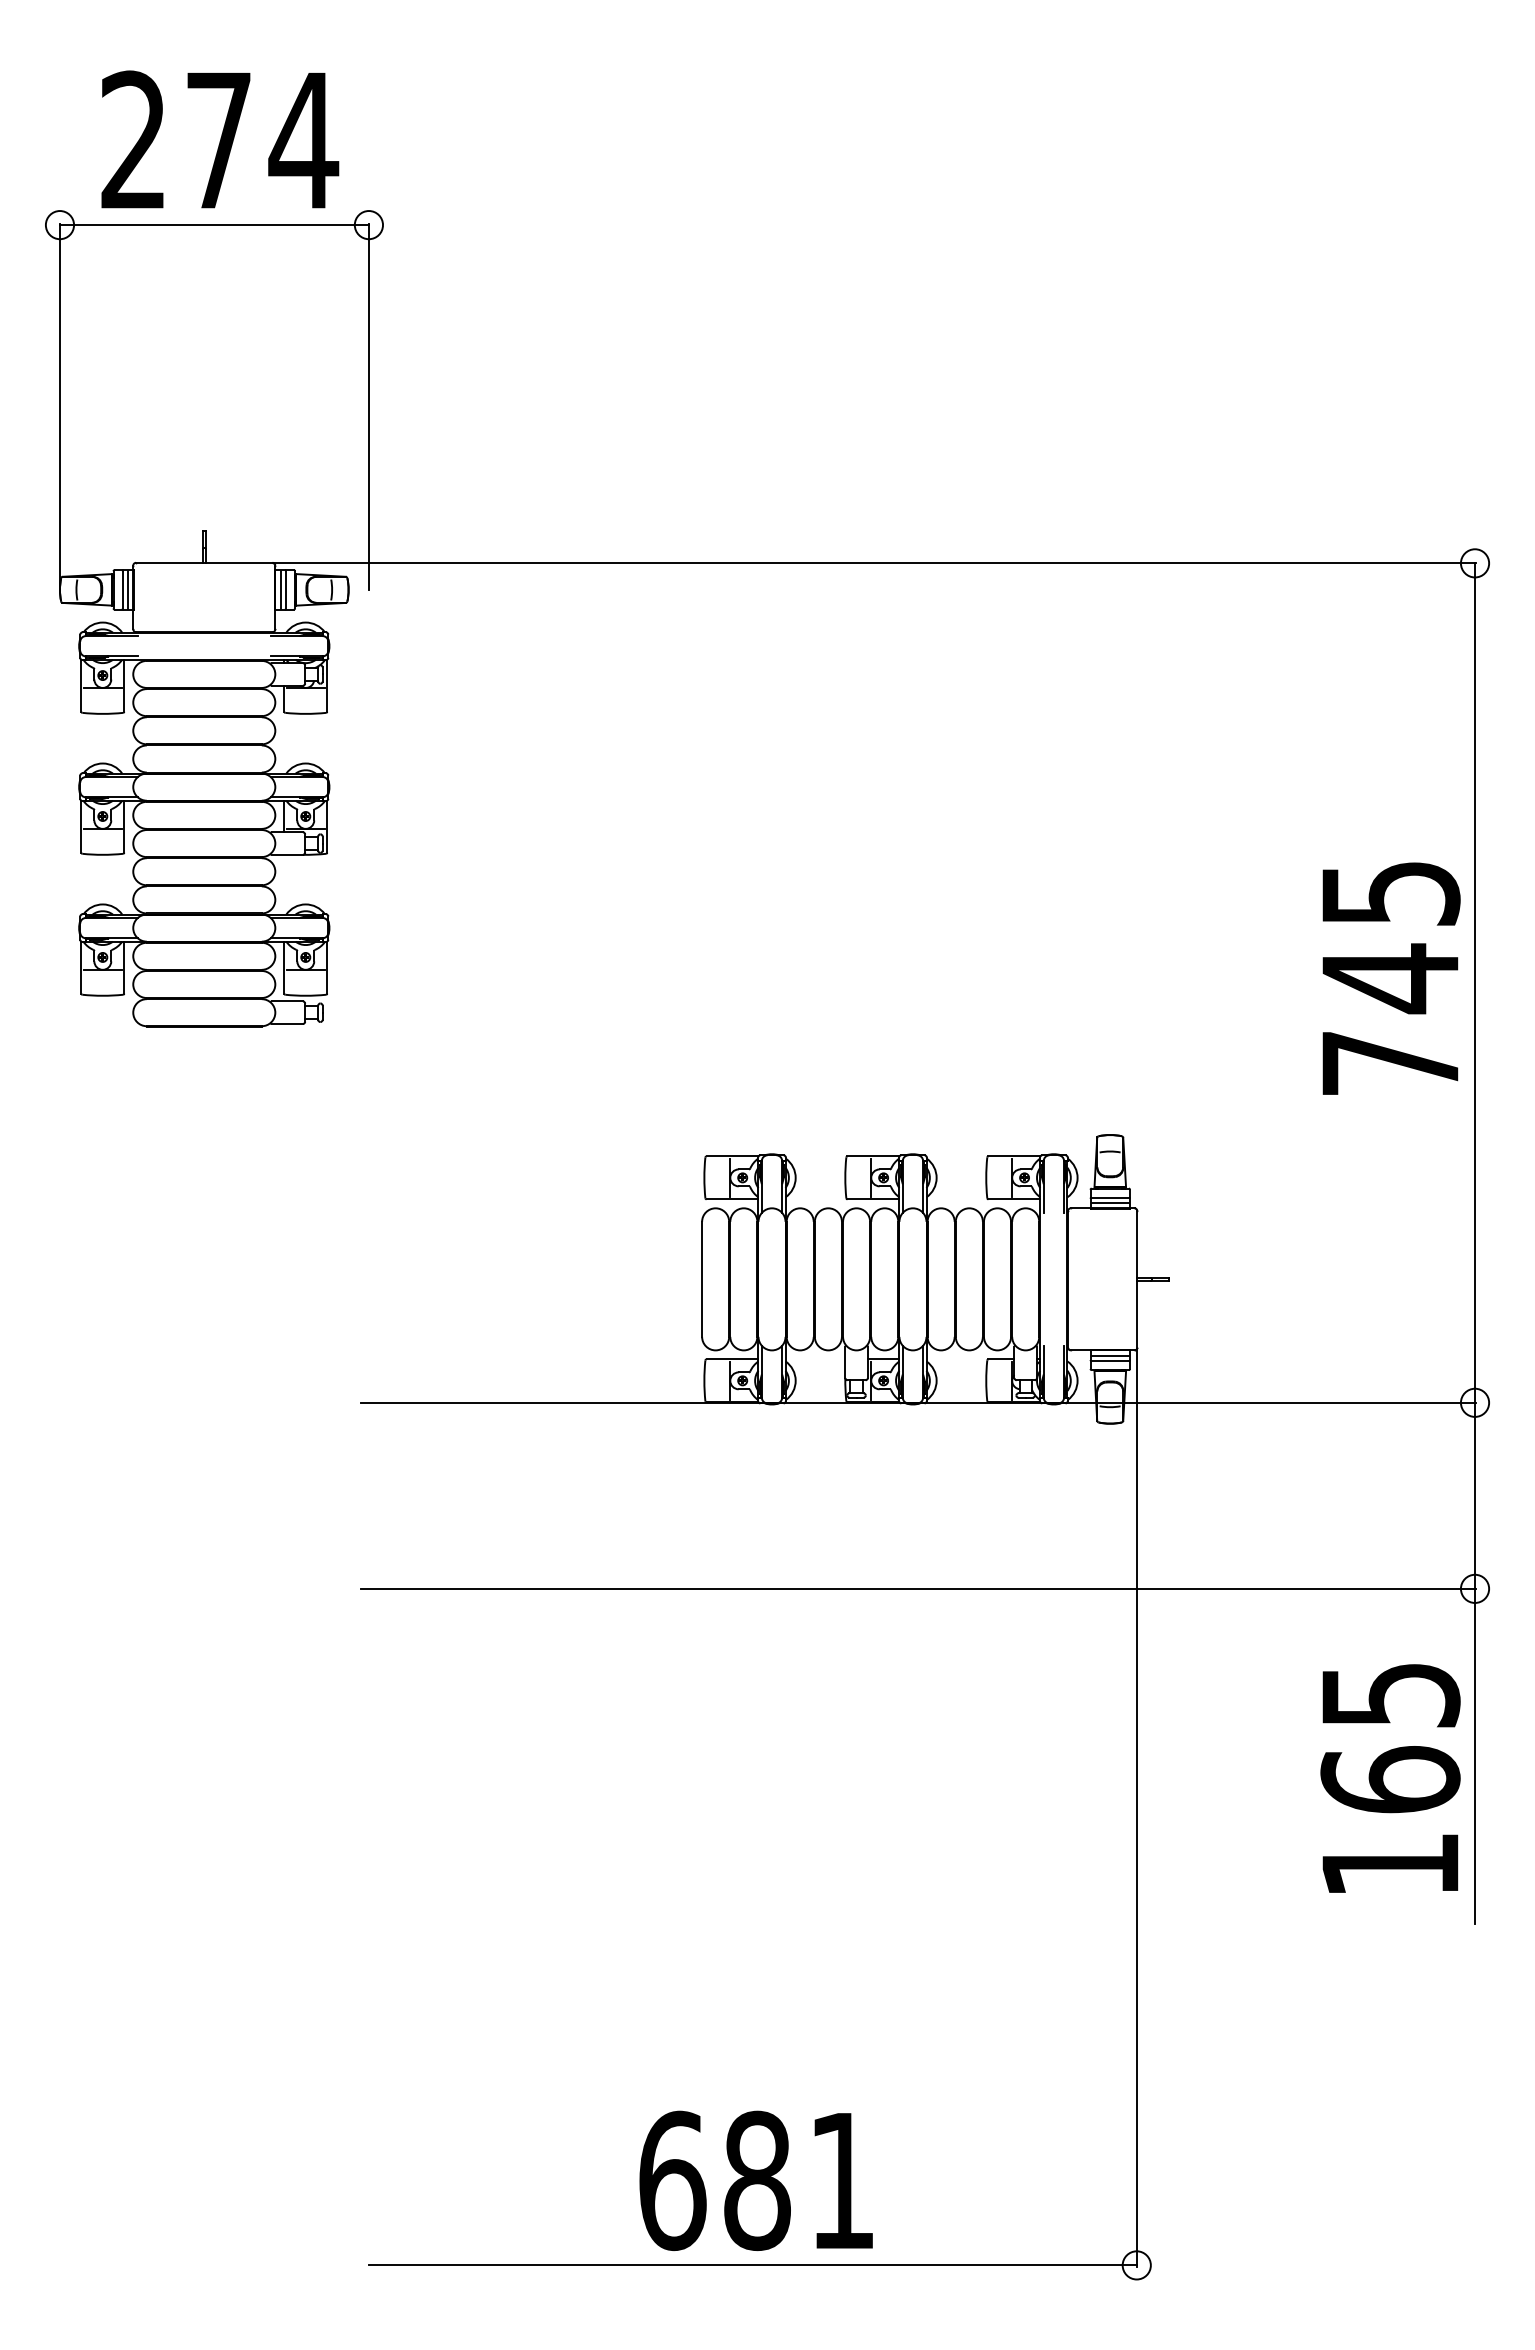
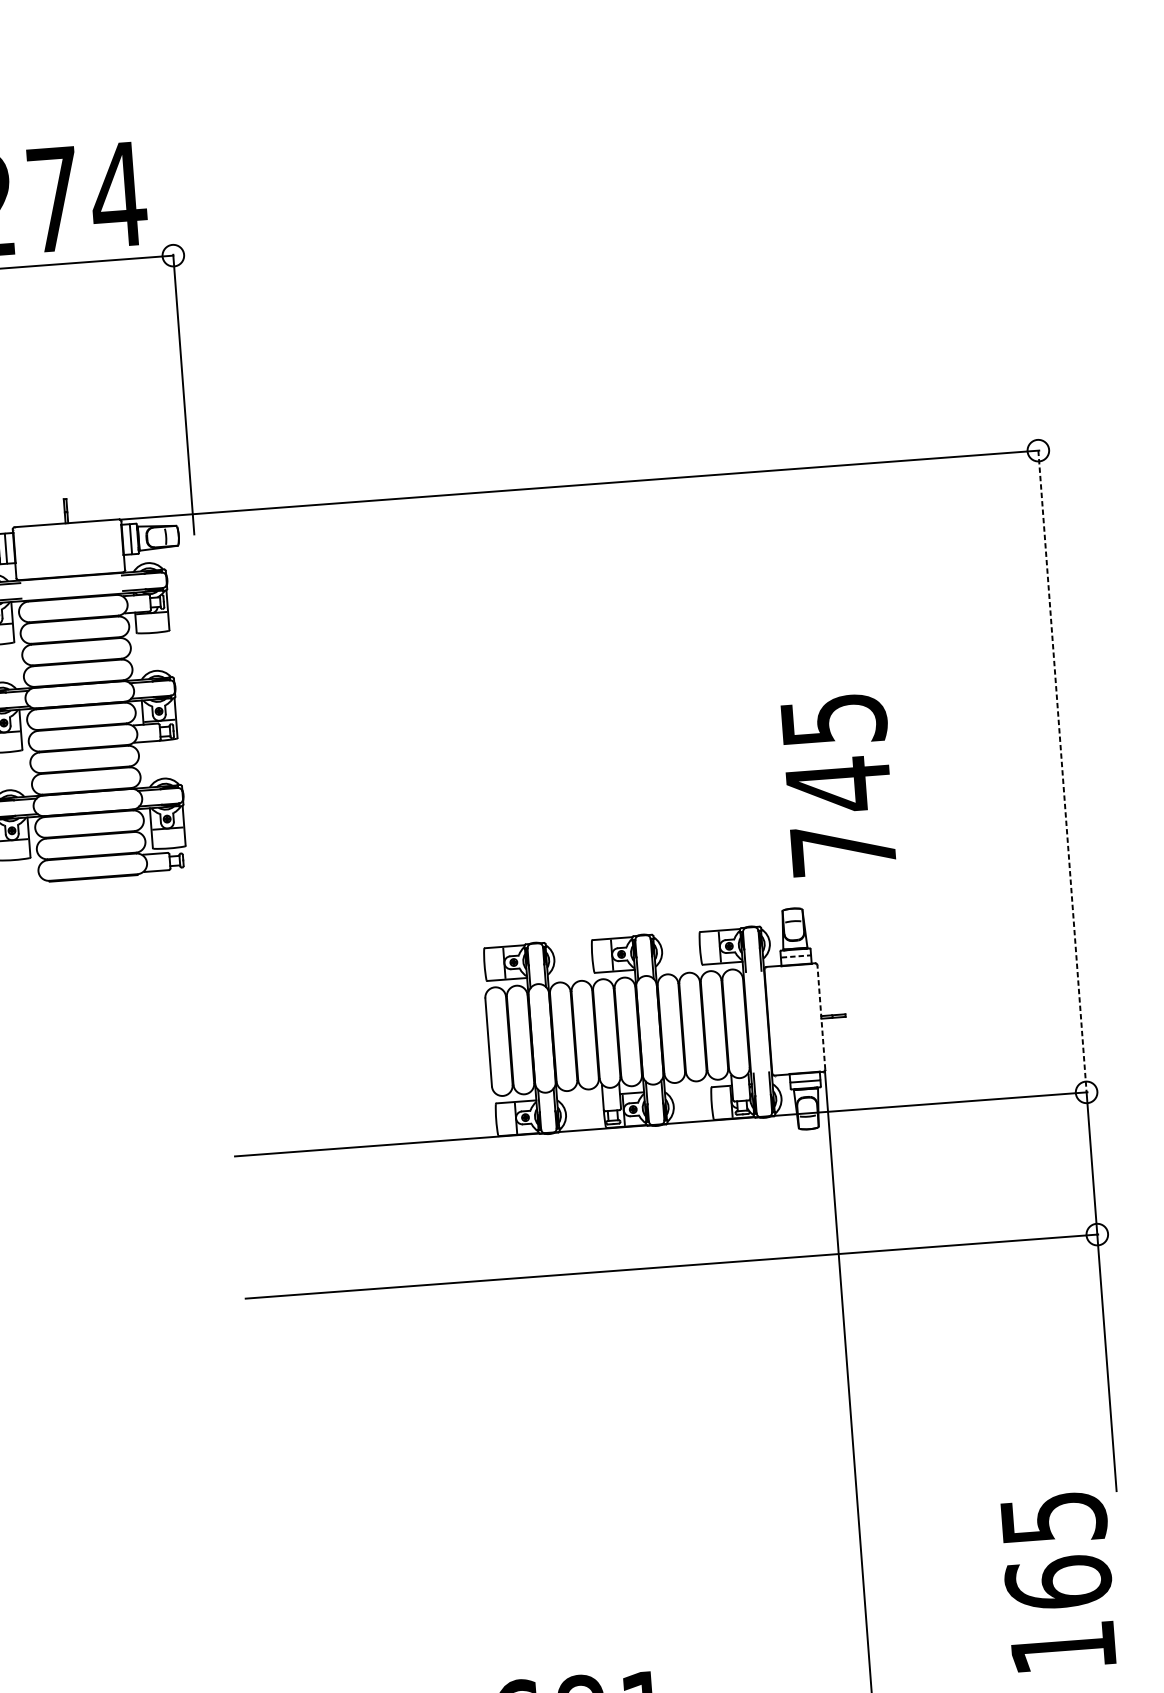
line: (127, 589) -> (9, 548), removed
line: (280, 589) -> (126, 539), removed
text: (1391, 978) -> (839, 784), moved
line: (1475, 983) -> (1062, 771), solid -> dashed
line: (1110, 1197) -> (796, 956), solid -> dashed
line: (1109, 1202) -> (795, 960), removed
line: (1137, 1278) -> (821, 1016), solid -> dashed
line: (1109, 1356) -> (804, 1077), removed
text: (1390, 1778) -> (1058, 1581), moved

